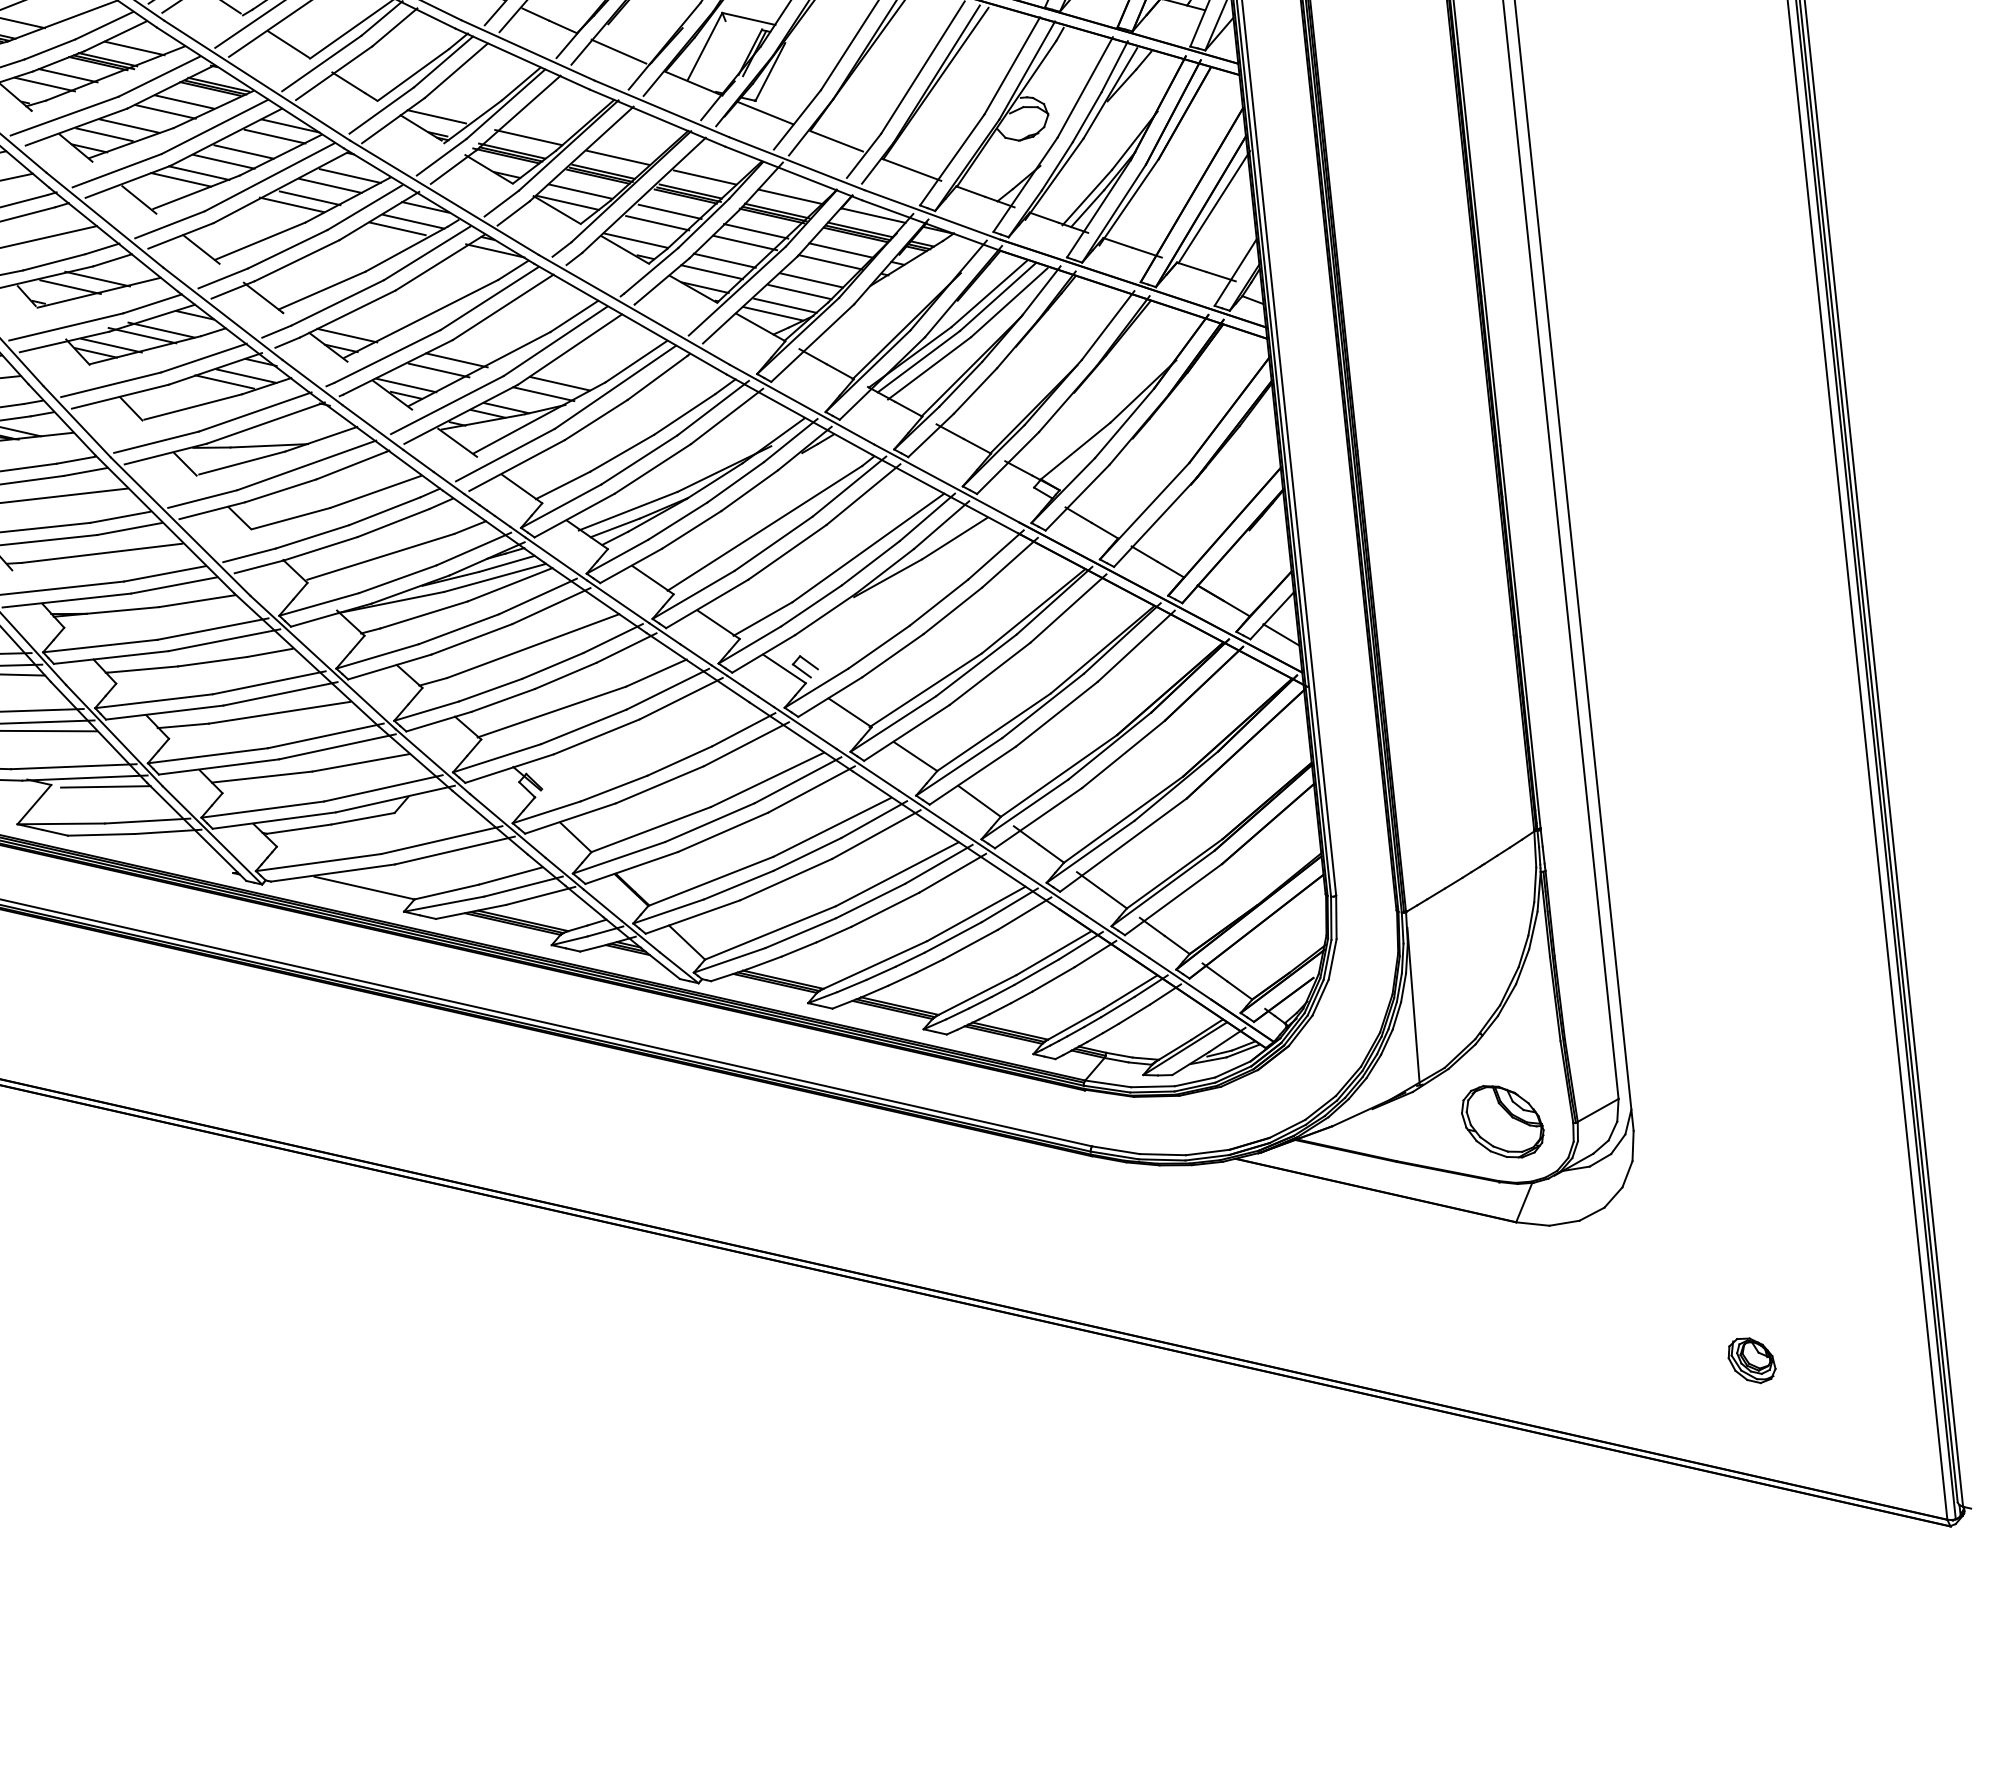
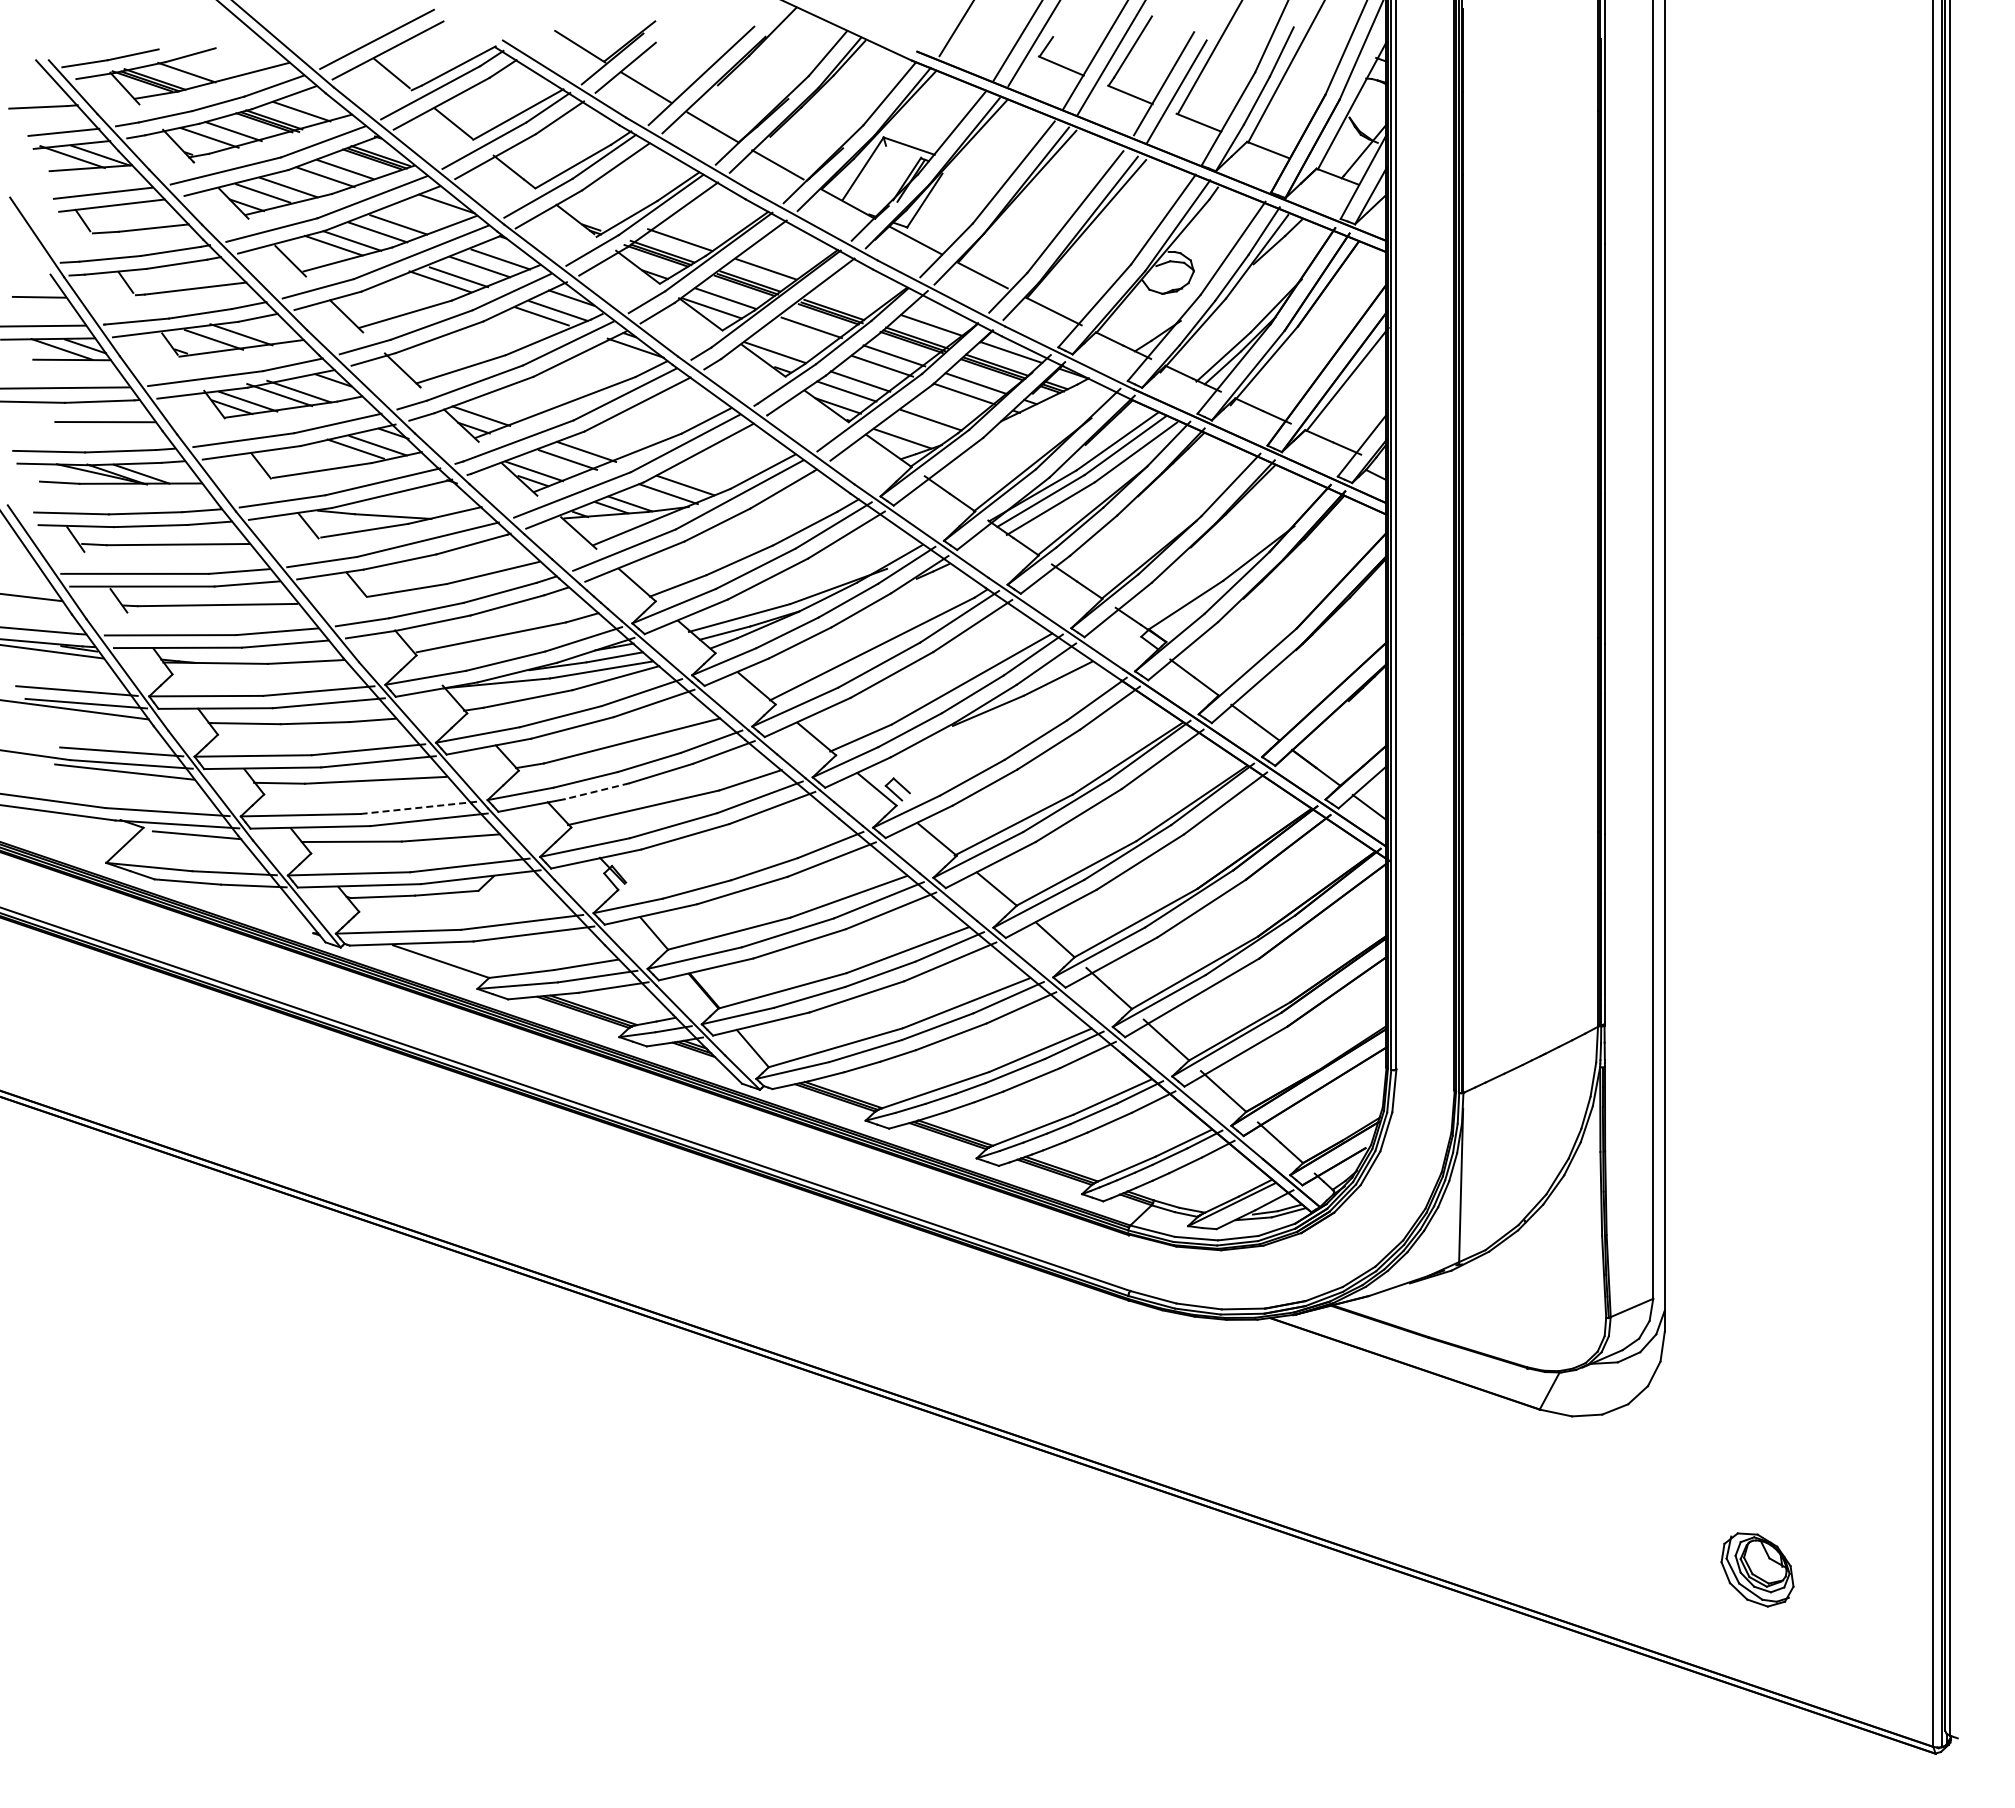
line: (436, 116) -> (591, 209), removed
line: (274, 136) -> (430, 212), removed
line: (704, 177) -> (849, 297), removed
line: (657, 222) -> (798, 337), removed
line: (811, 280) -> (943, 409), removed
line: (785, 306) -> (915, 432), removed
line: (502, 700) -> (596, 791), solid -> dashed
line: (325, 735) -> (418, 807), solid -> dashed
part: (1502, 1122) -> (1536, 1309), removed
part: (1751, 1361) -> (1756, 1570), size x1.6

